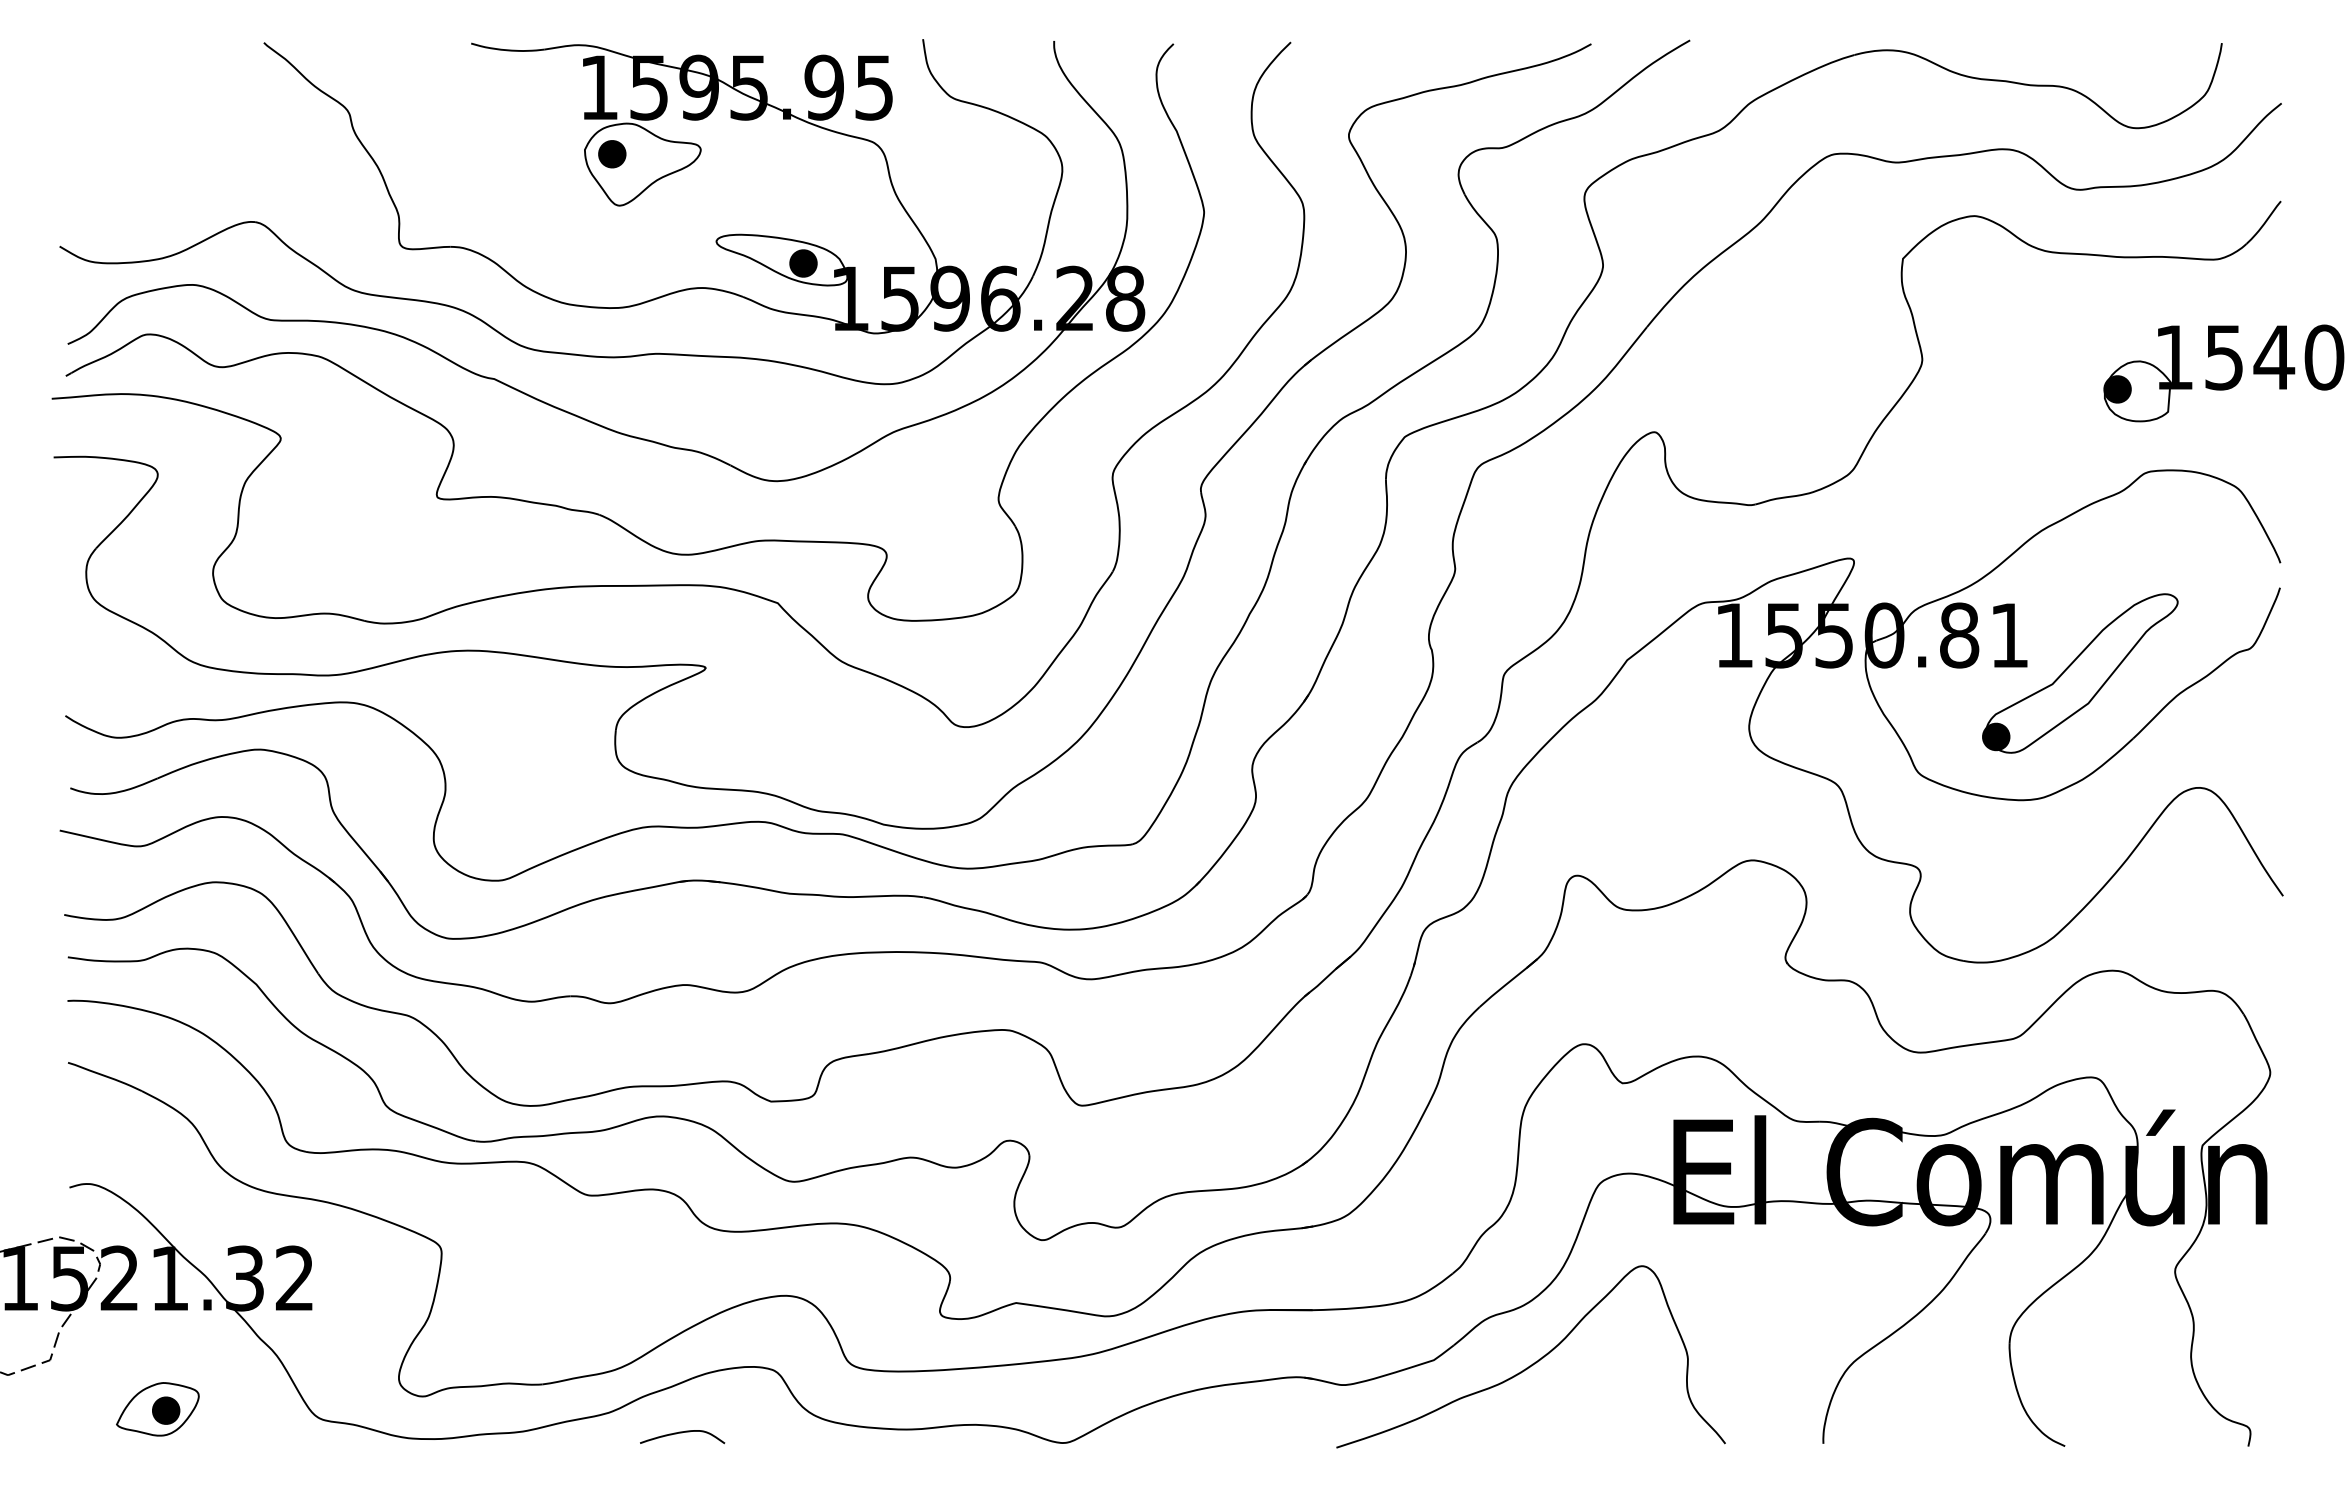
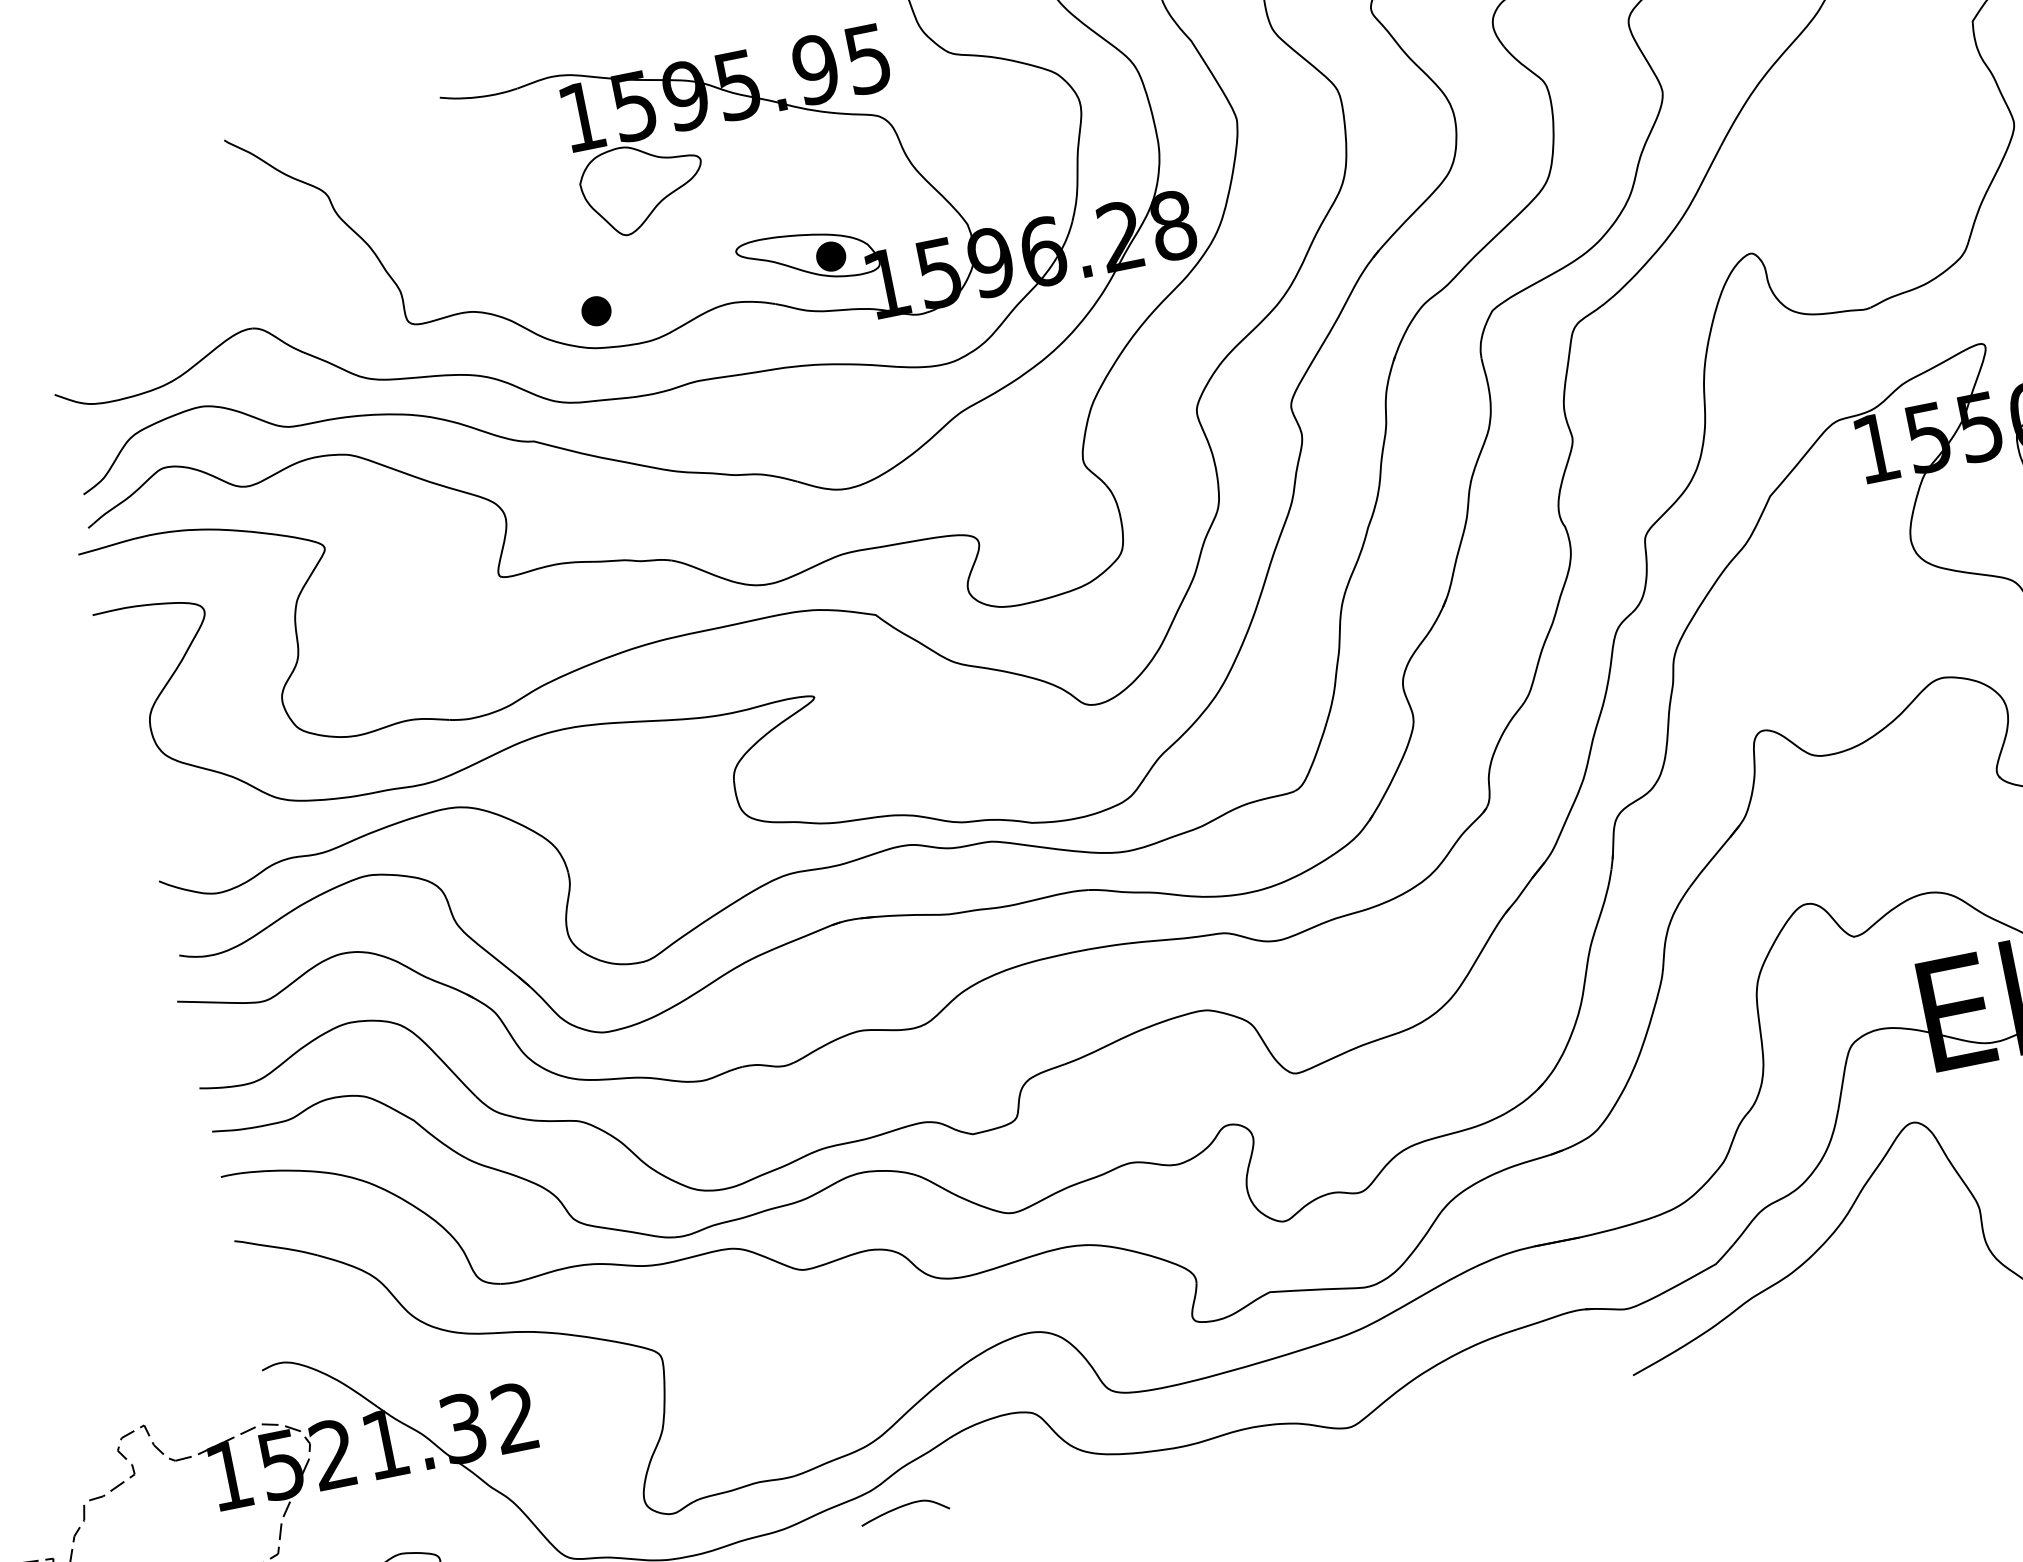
part: (612, 154) -> (596, 311), moved
curve: (682, 1433) -> (903, 1507), moved

